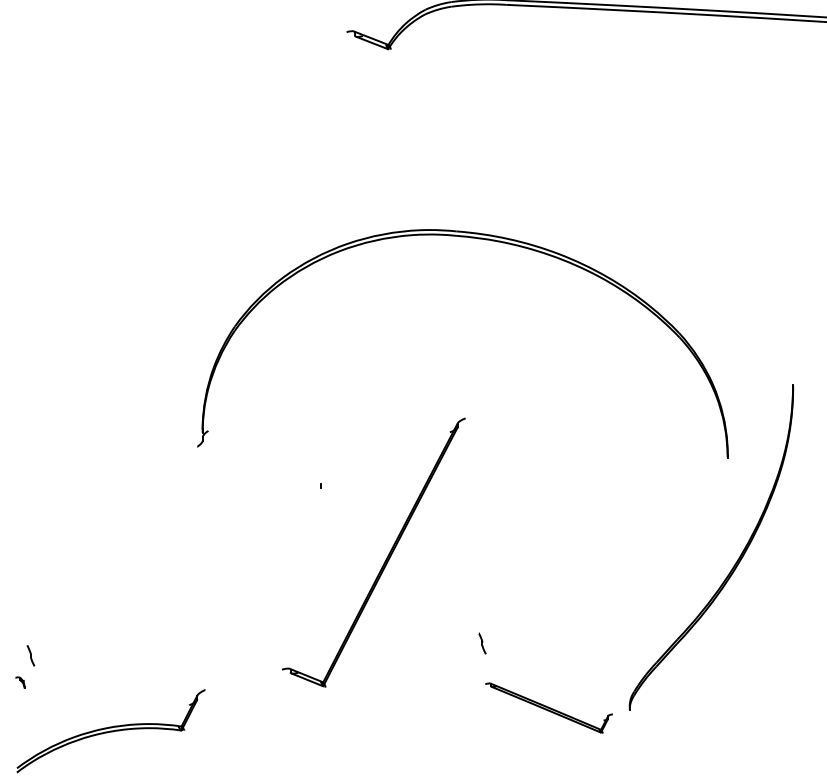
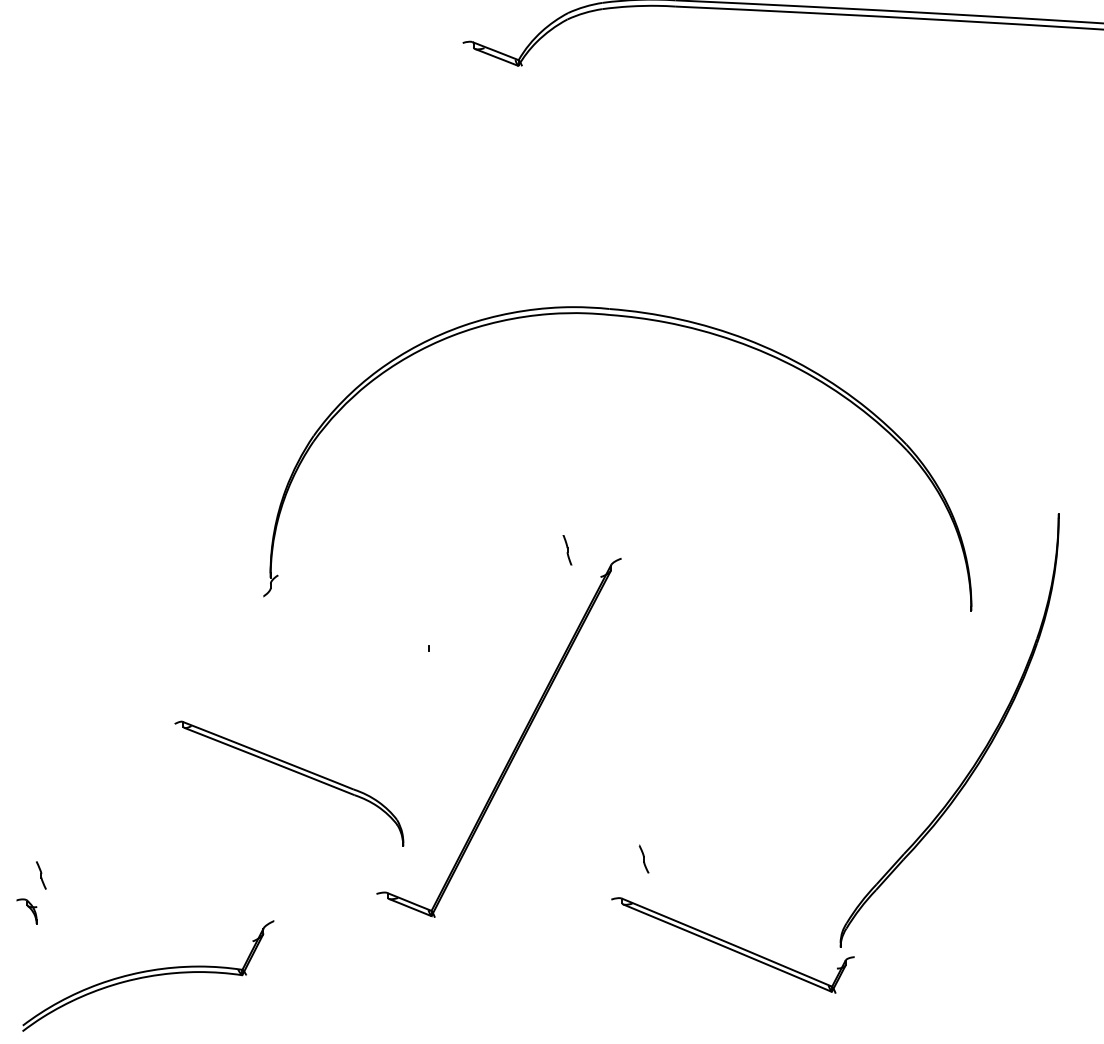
part: (425, 412) -> (567, 550), added
part: (220, 578) -> (294, 772), added
part: (19, 682) -> (26, 911), size x1.67
part: (548, 708) -> (732, 945), size x1.43

